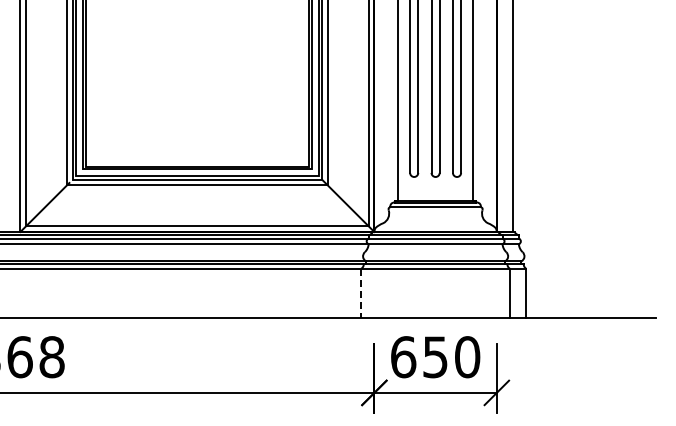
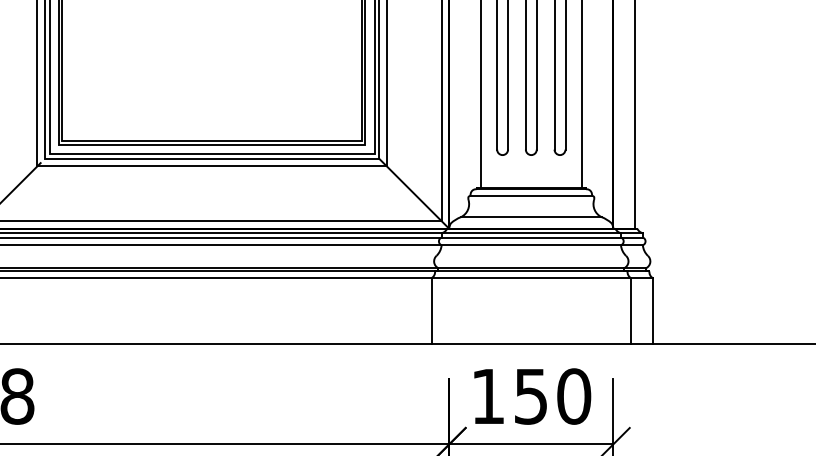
line: (435, 223) -> (531, 217), added
line: (361, 293) -> (432, 311), dashed -> solid
text: (403, 357) -> (488, 396), 650 -> 150

